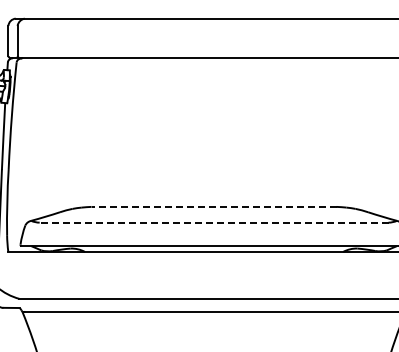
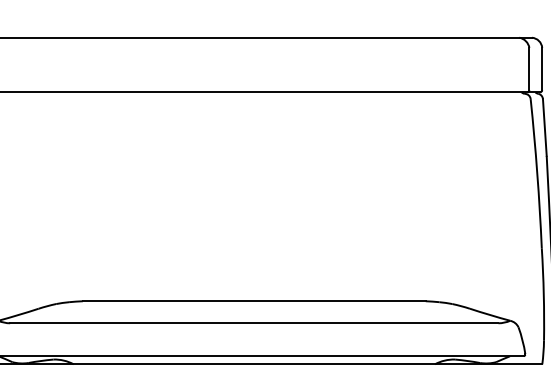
line: (213, 206) -> (253, 300), dashed -> solid
line: (213, 222) -> (253, 323), dashed -> solid

